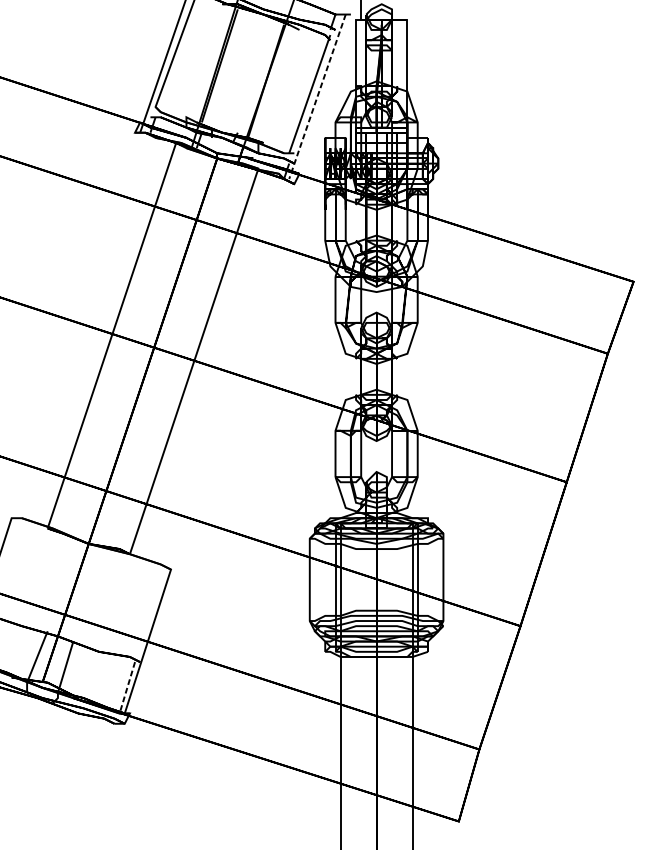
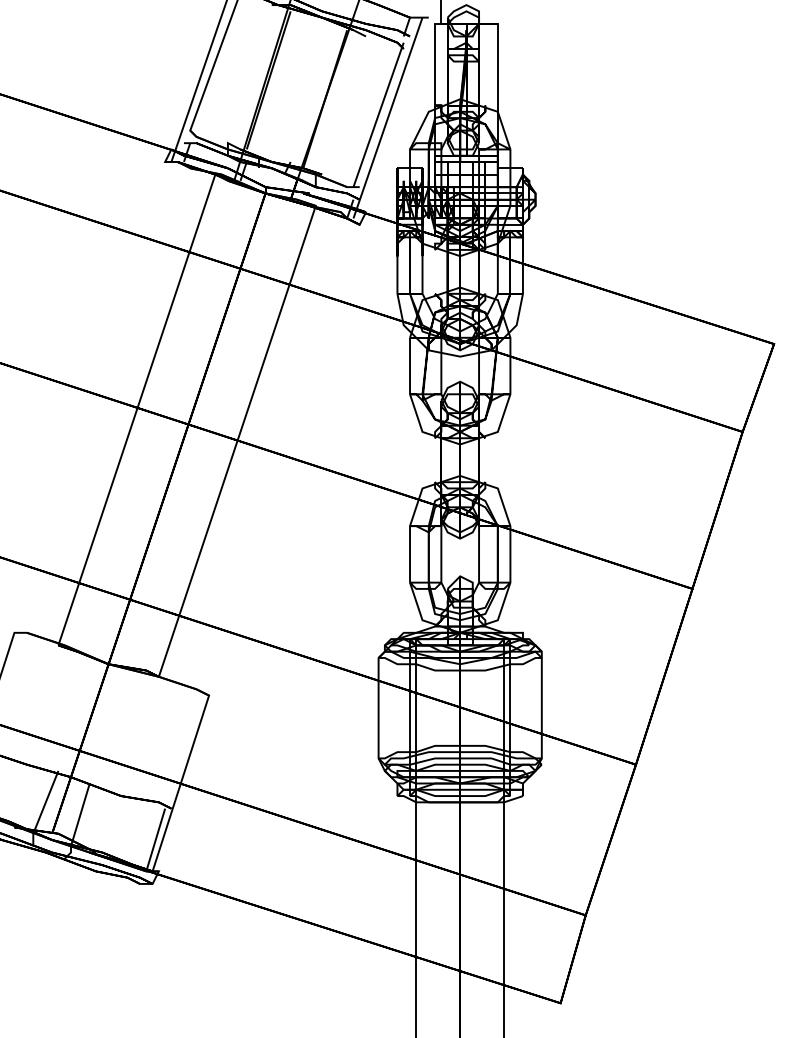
line: (317, 97) -> (387, 118), dashed -> solid
line: (127, 688) -> (155, 840), dashed -> solid

